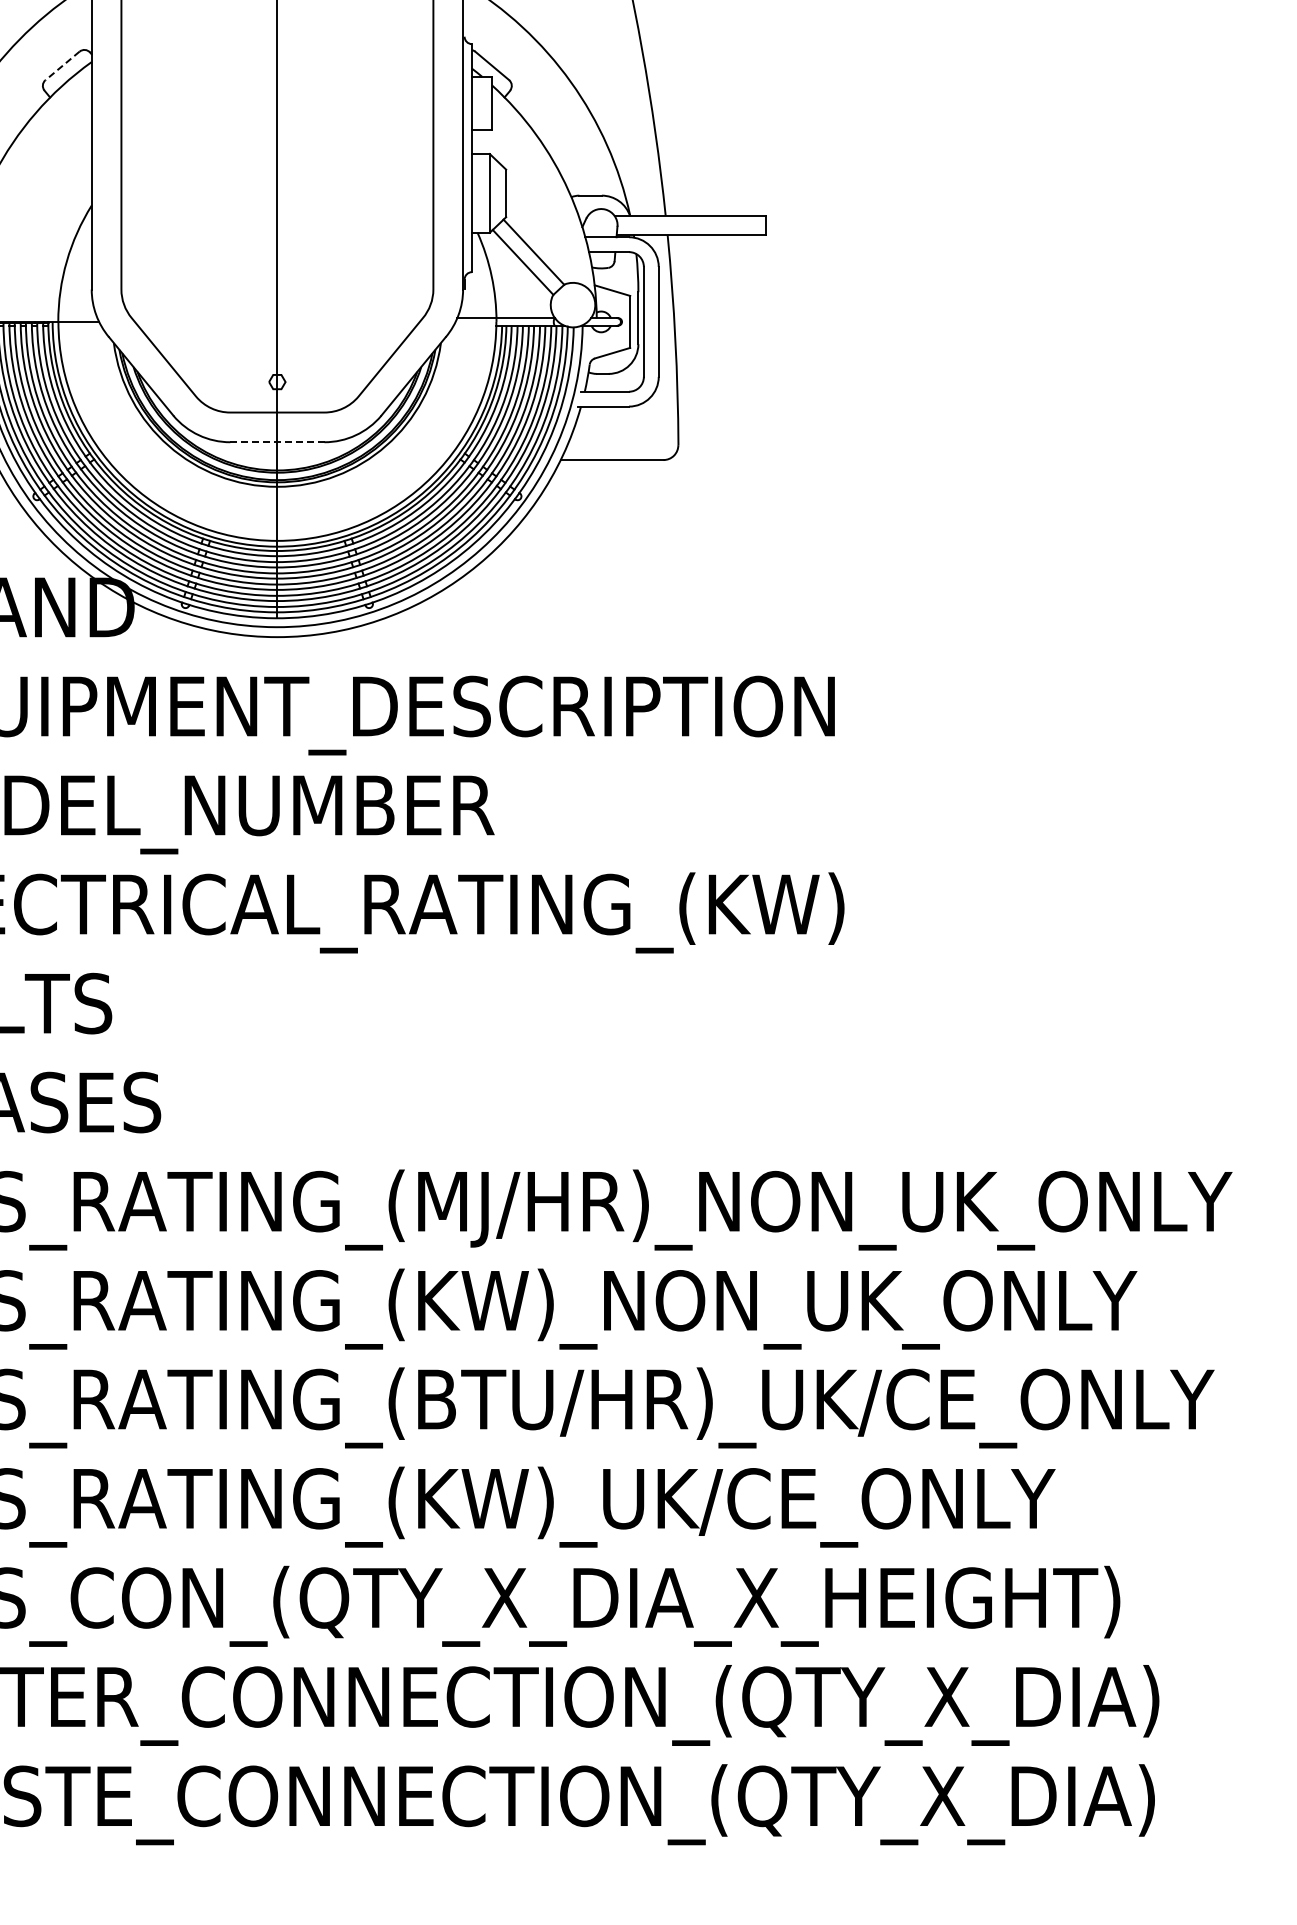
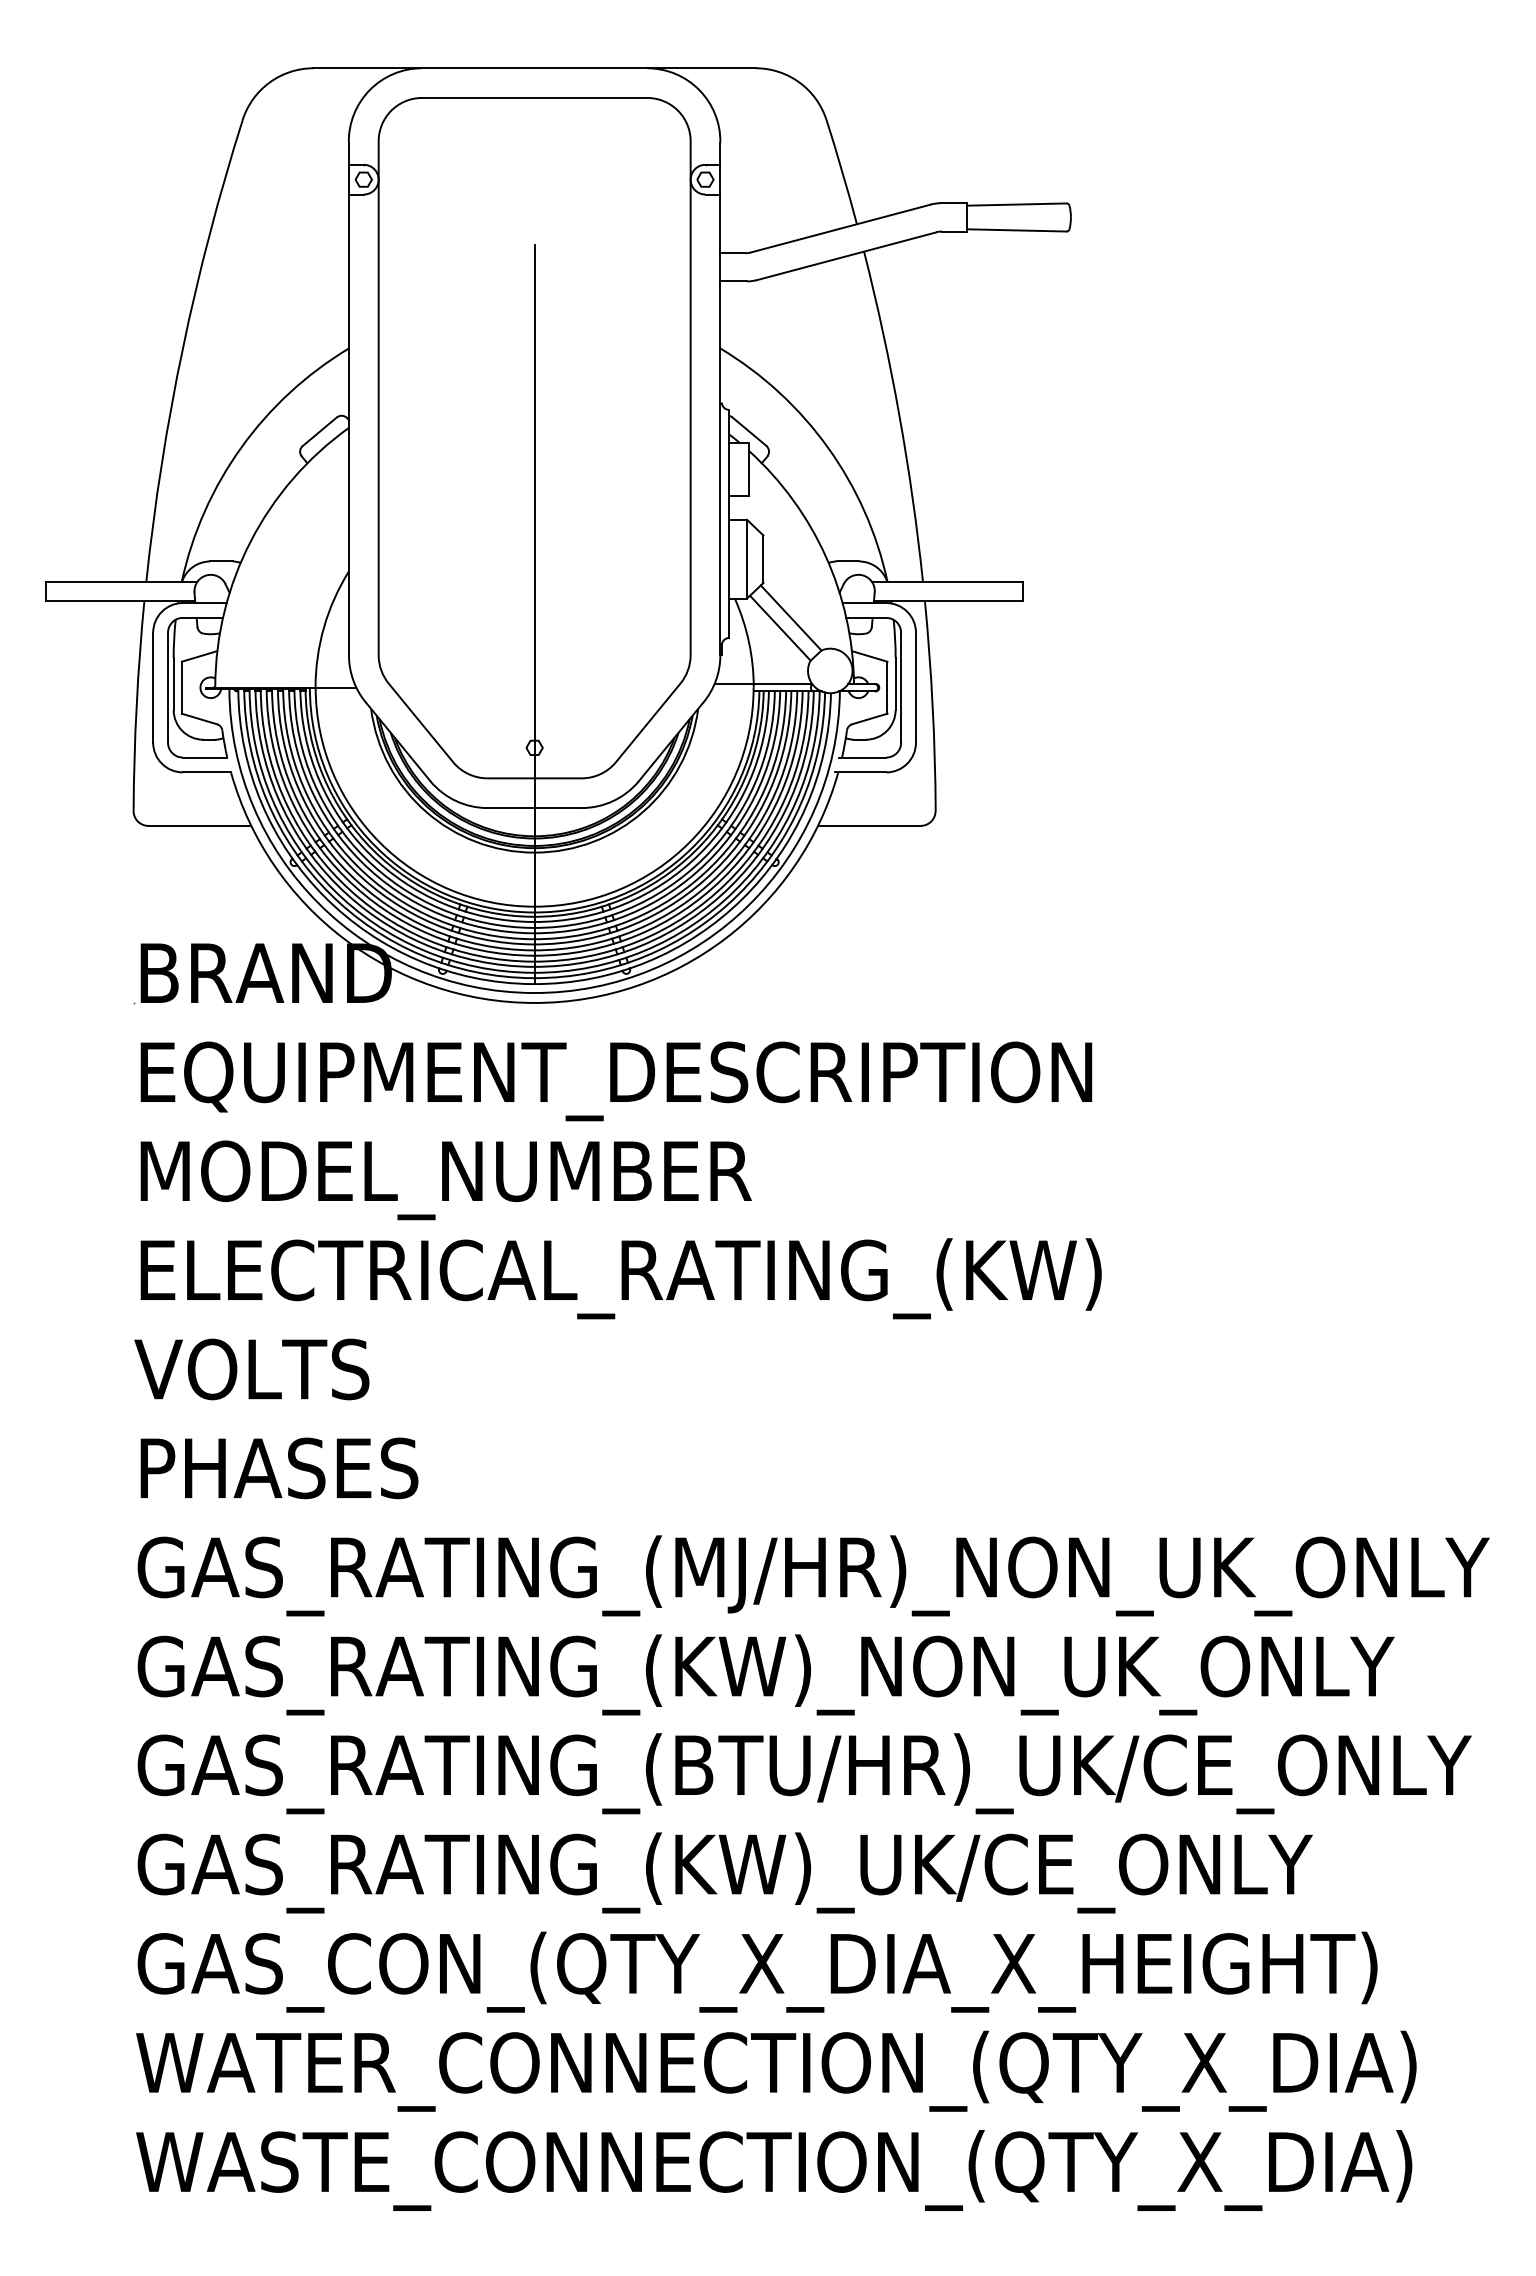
line: (62, 66) -> (319, 432), dashed -> solid
line: (278, 442) -> (535, 808), dashed -> solid

